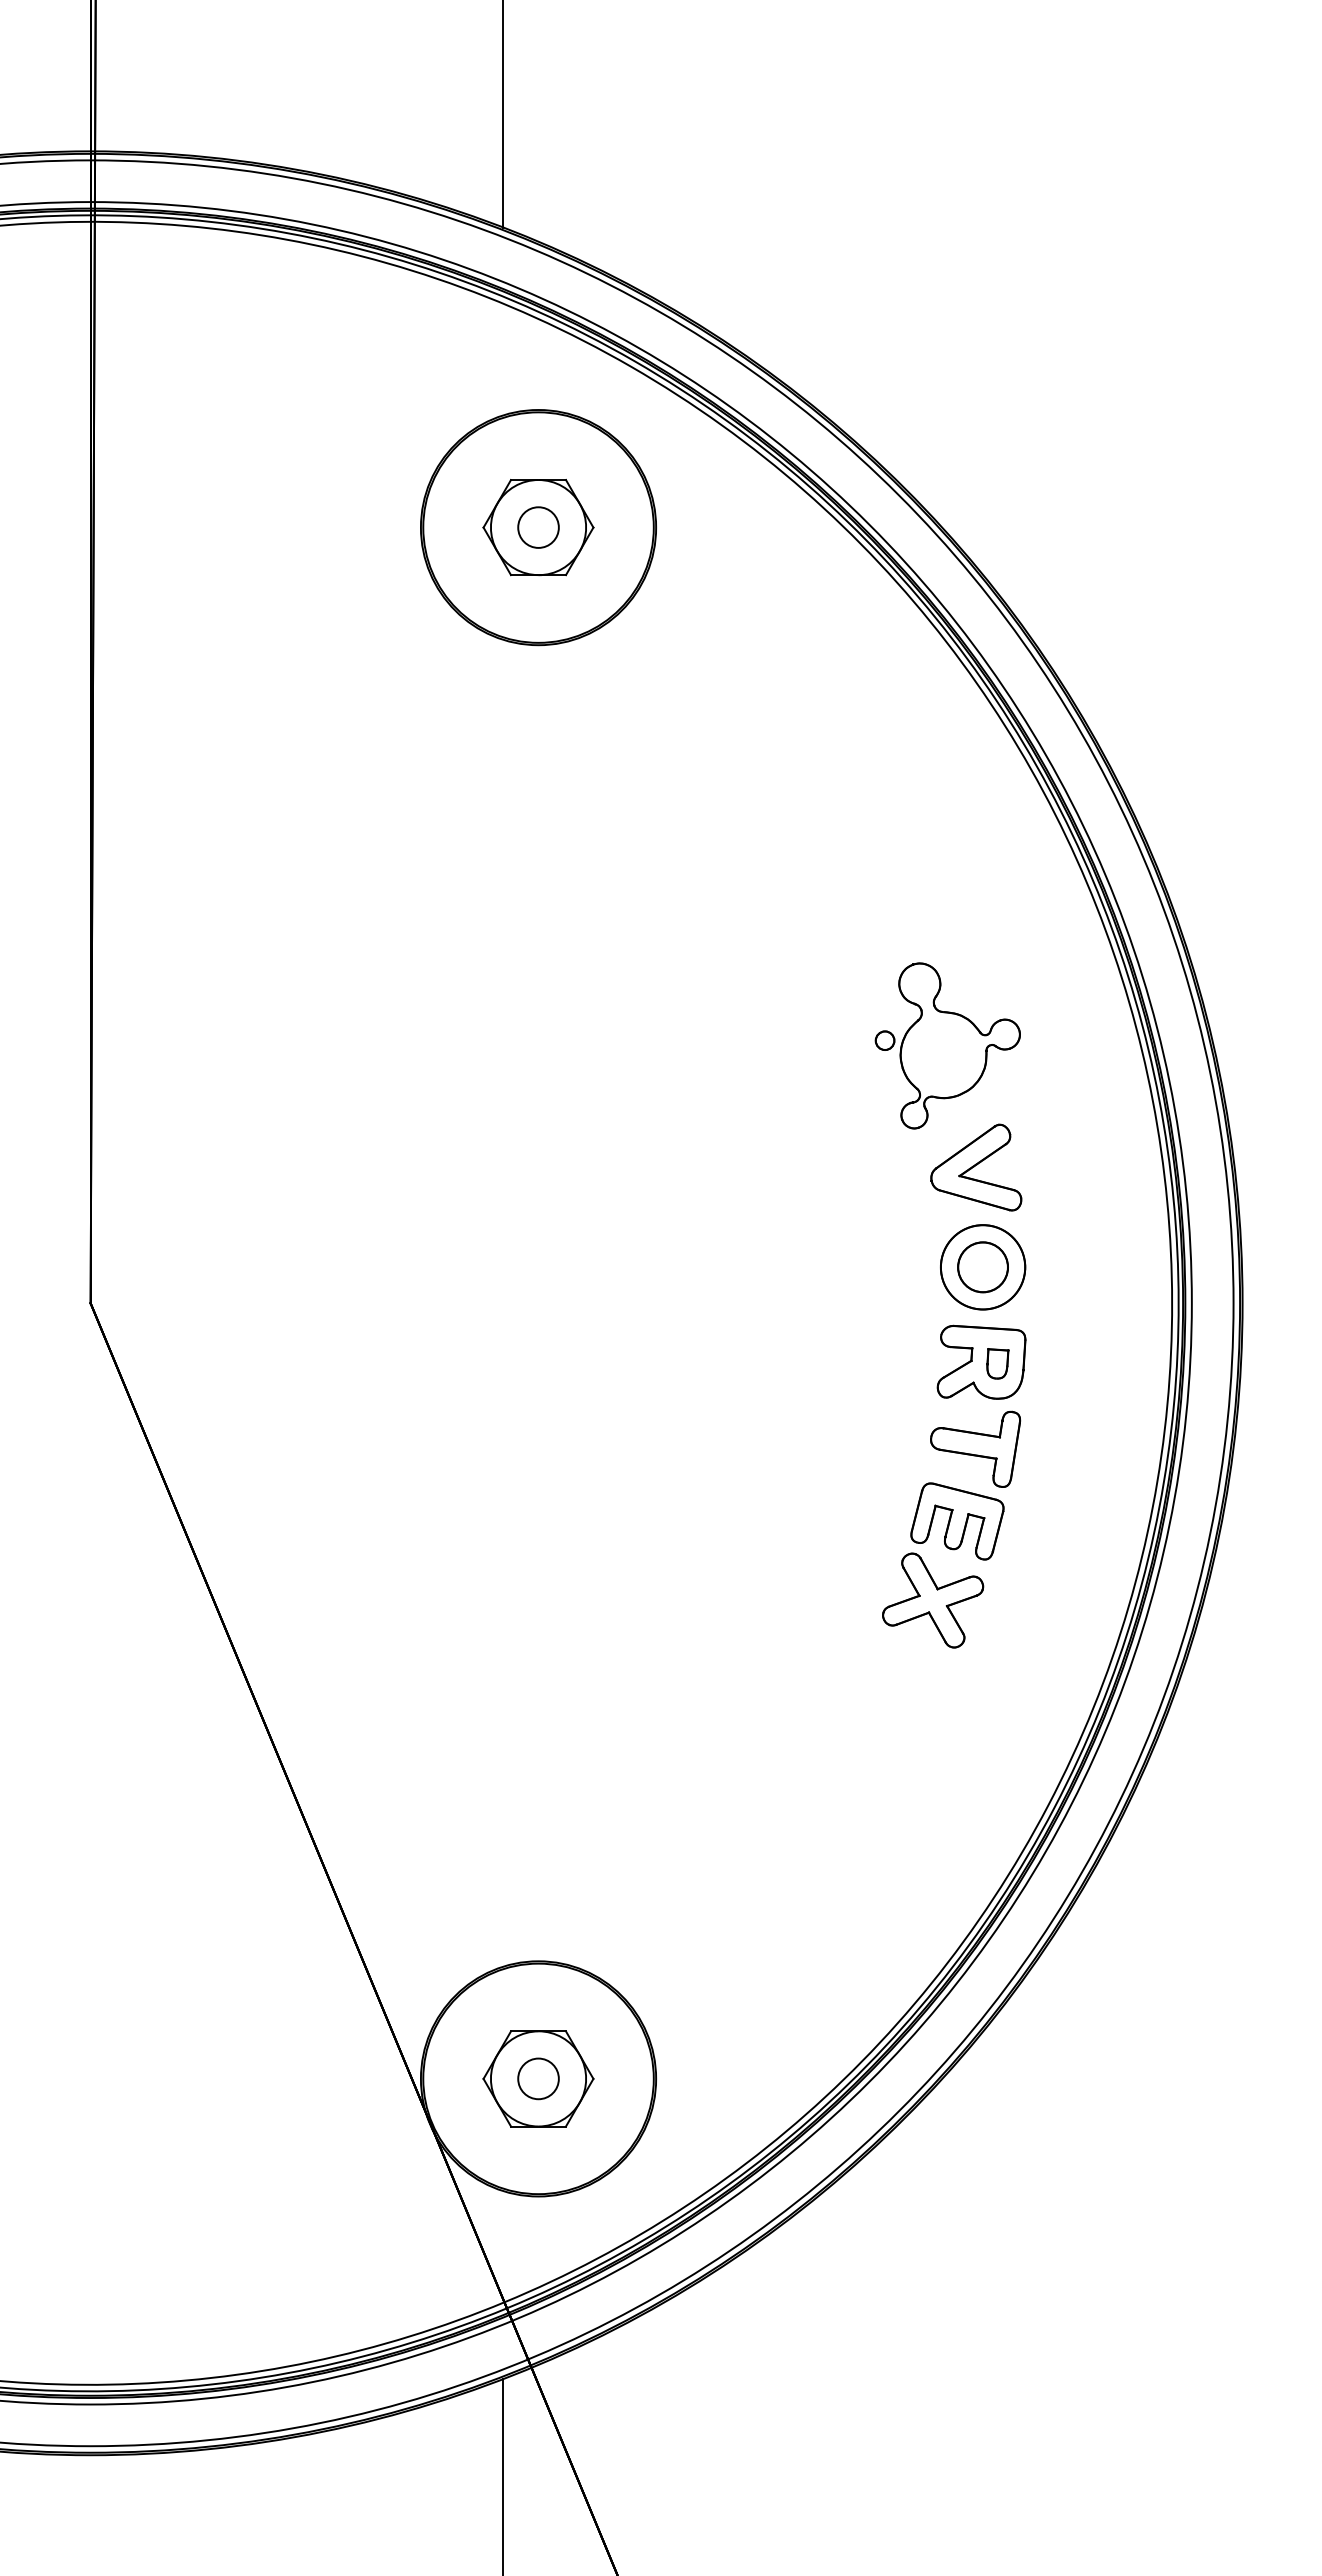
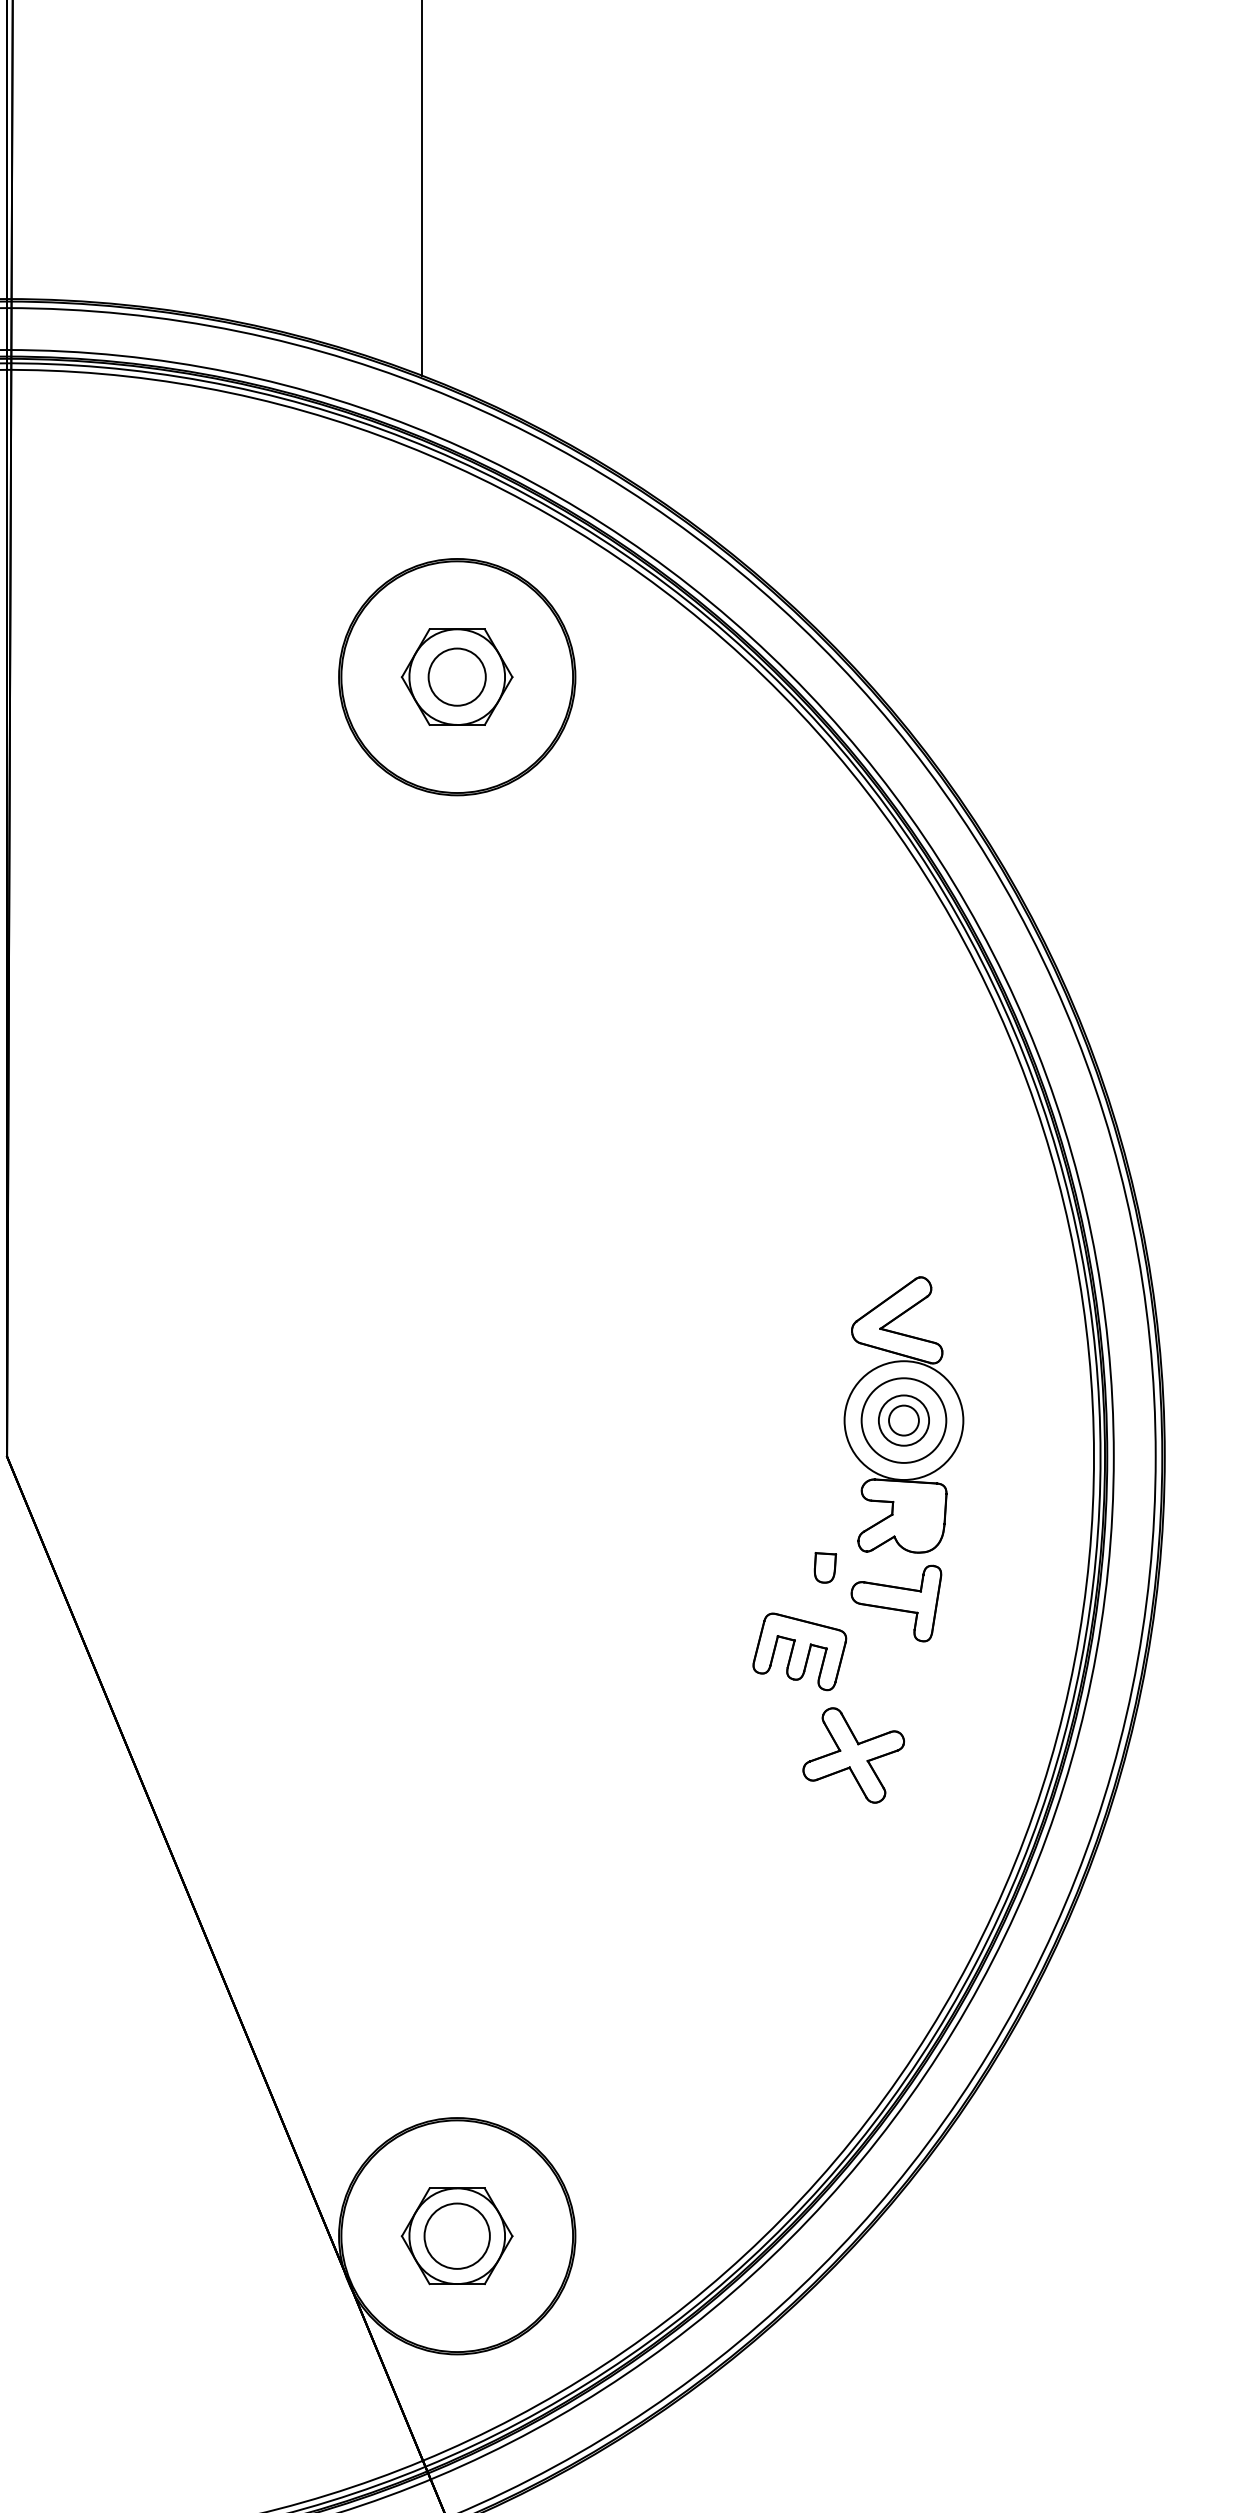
circle: (538, 527) -> (457, 677), size x1.4
part: (947, 1045) -> (868, 1197), removed
circle: (982, 1267) -> (903, 1420), size x0.6
circle: (982, 1267) -> (903, 1420), size x1.4
part: (997, 1363) -> (825, 1567), moved
part: (957, 1521) -> (799, 1651), moved
circle: (538, 2078) -> (457, 2235), size x1.6

